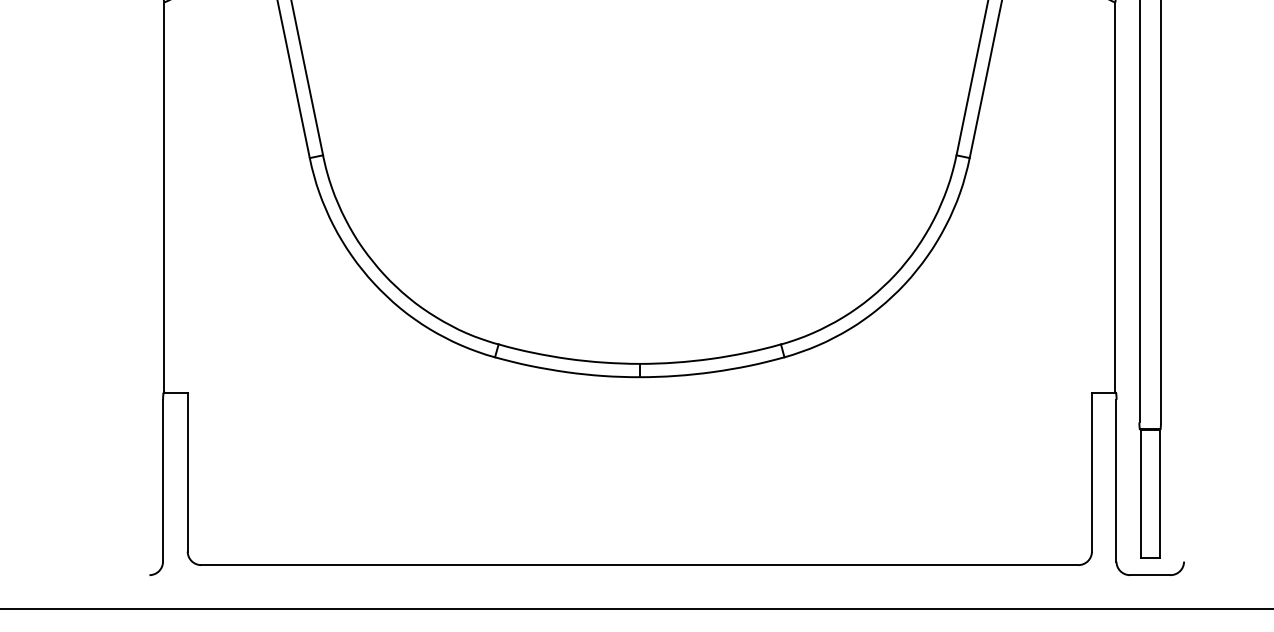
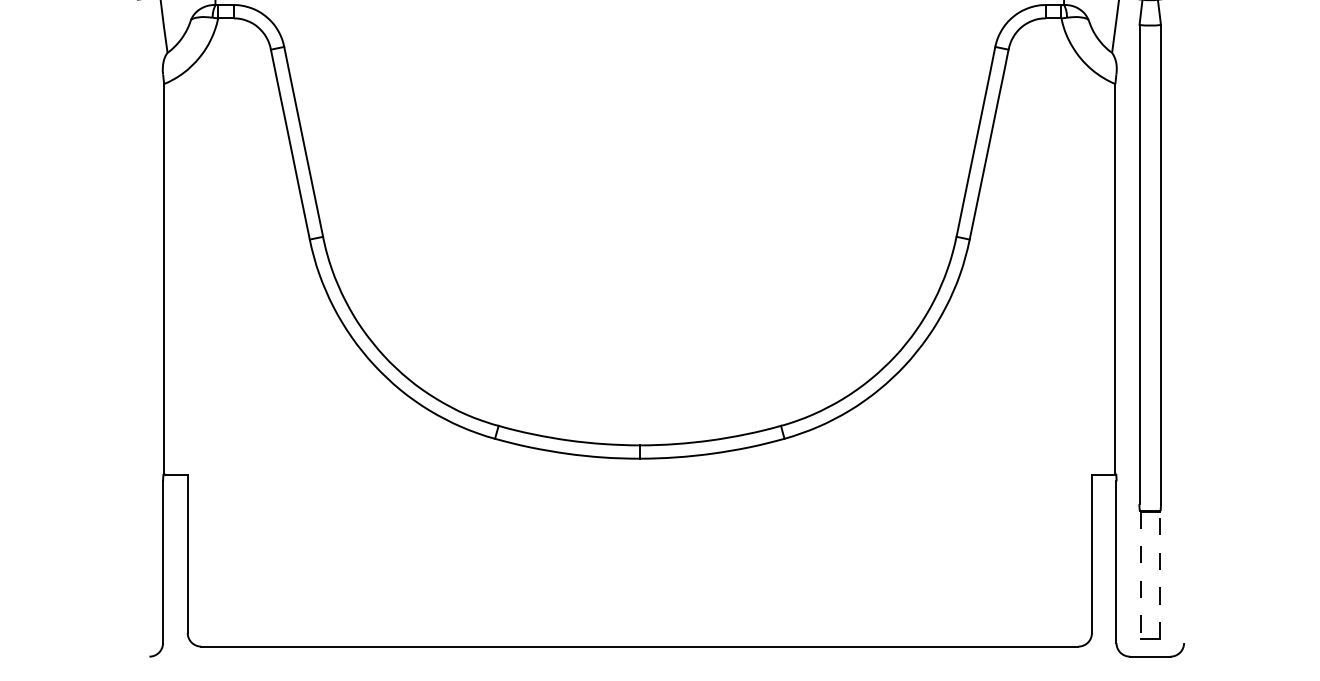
line: (1140, 494) -> (1140, 575), solid -> dashed
line: (1159, 494) -> (1159, 575), solid -> dashed

